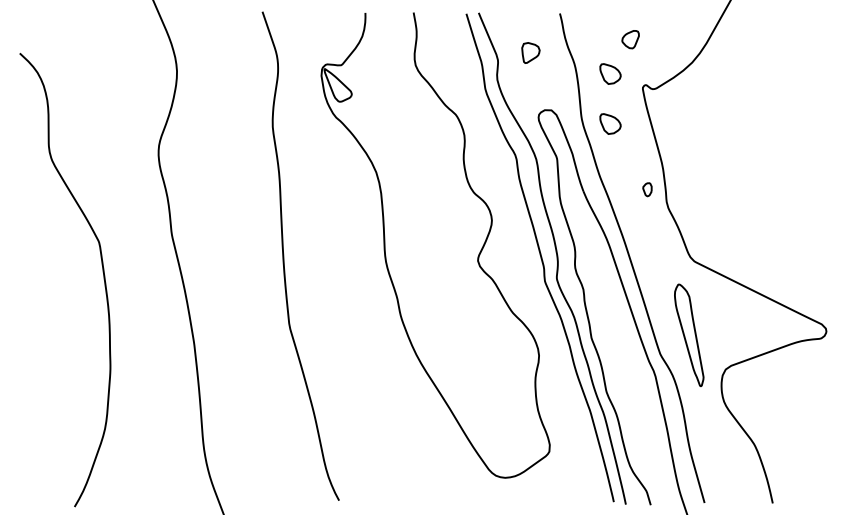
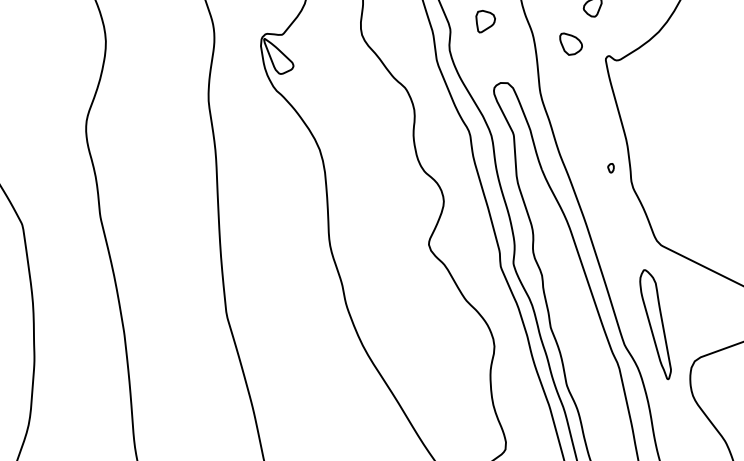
part: (610, 123) -> (571, 97), removed
part: (647, 189) -> (610, 168), size x0.62

